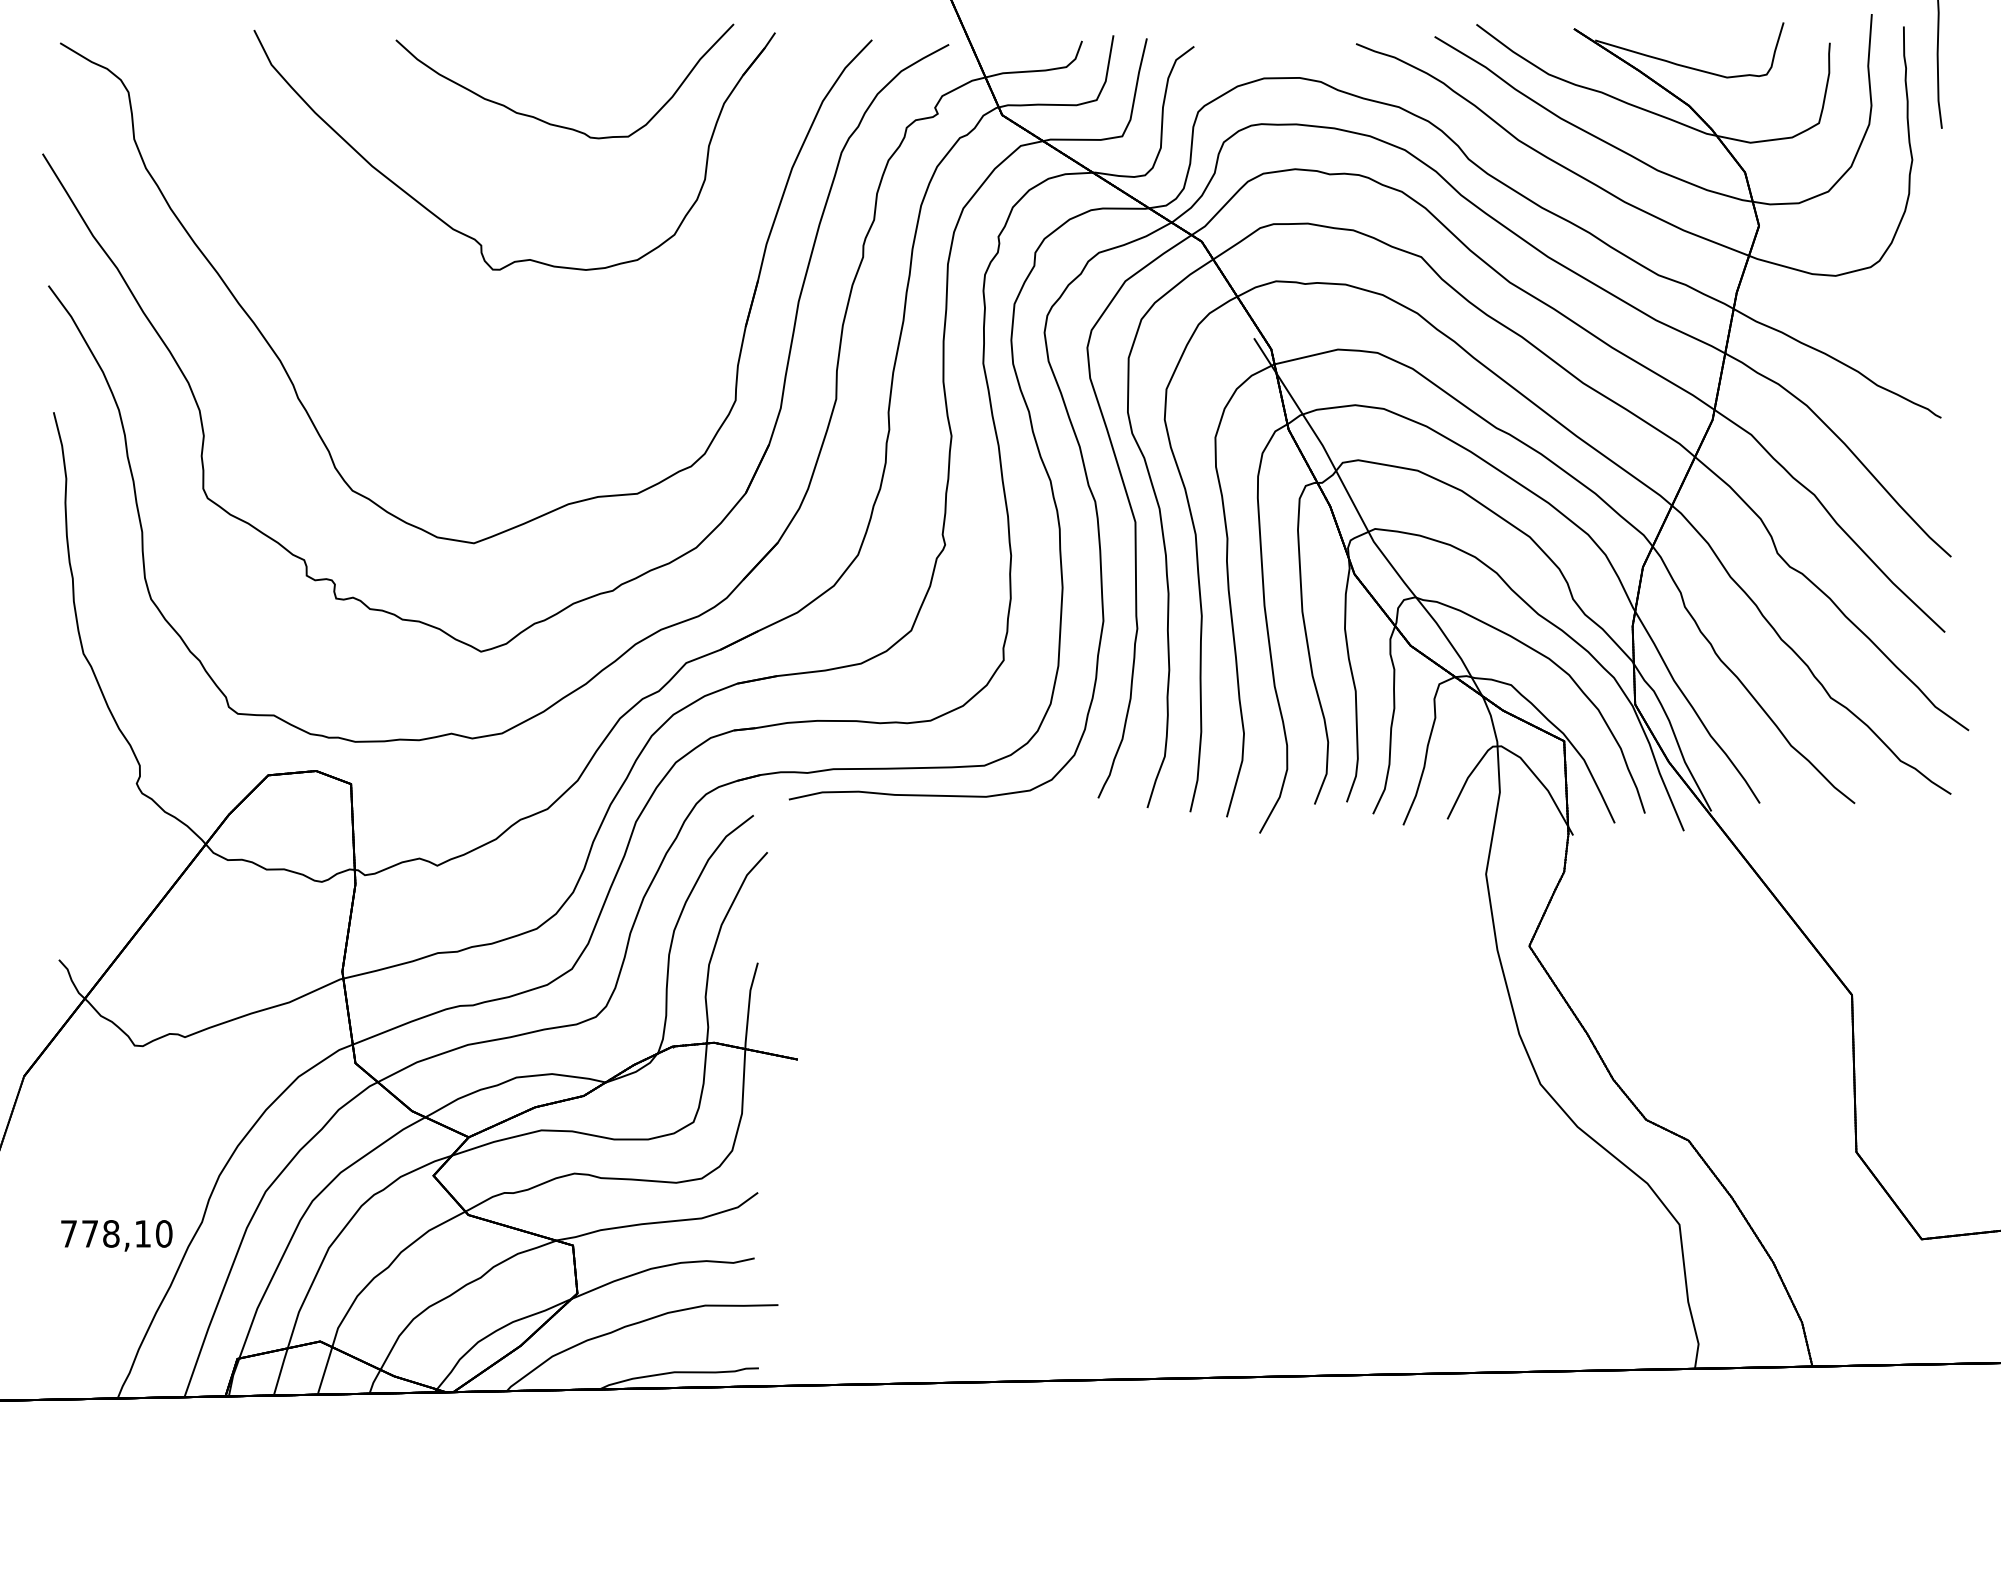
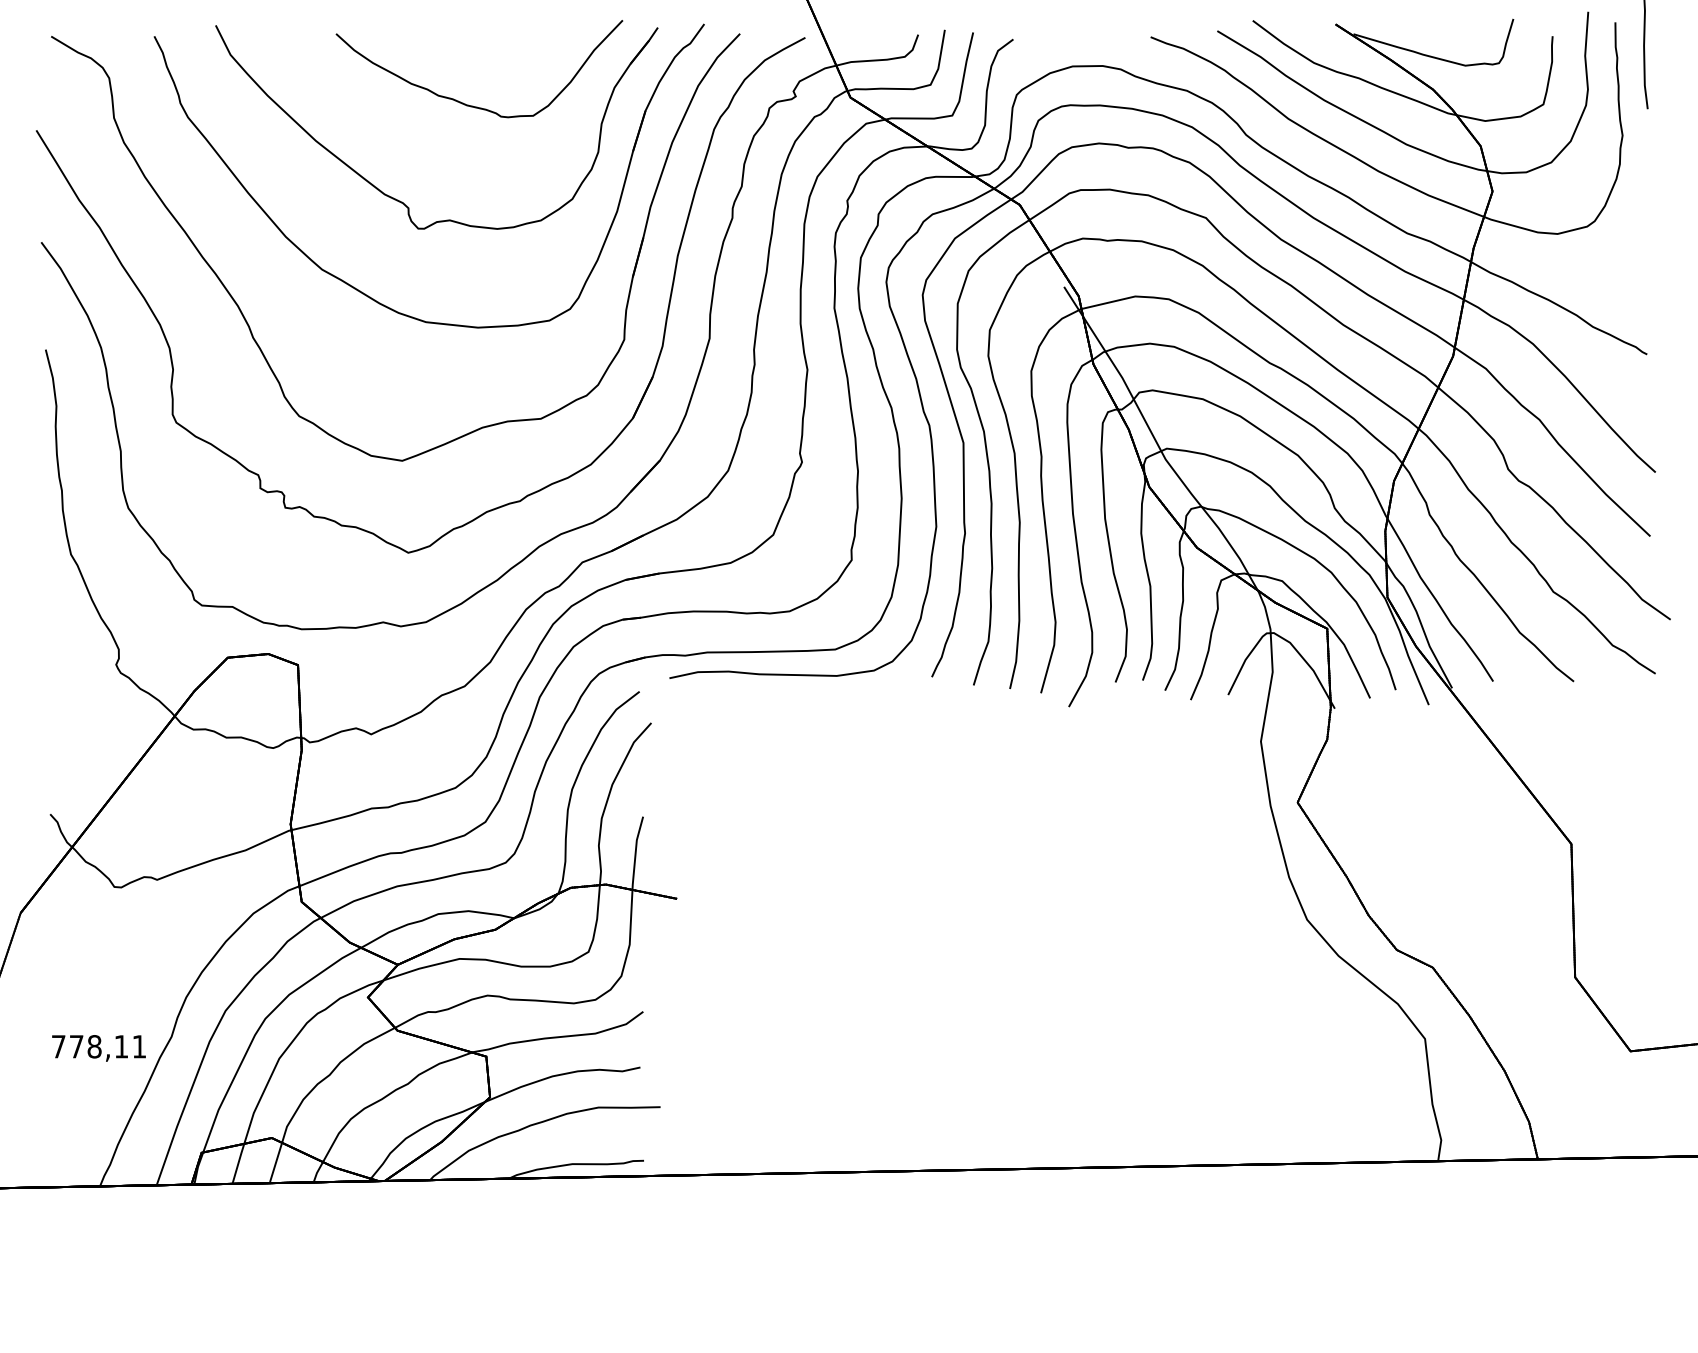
part: (424, 342) -> (360, 290), added
text: (164, 1233) -> (139, 1046), 778,10 -> 778,11

